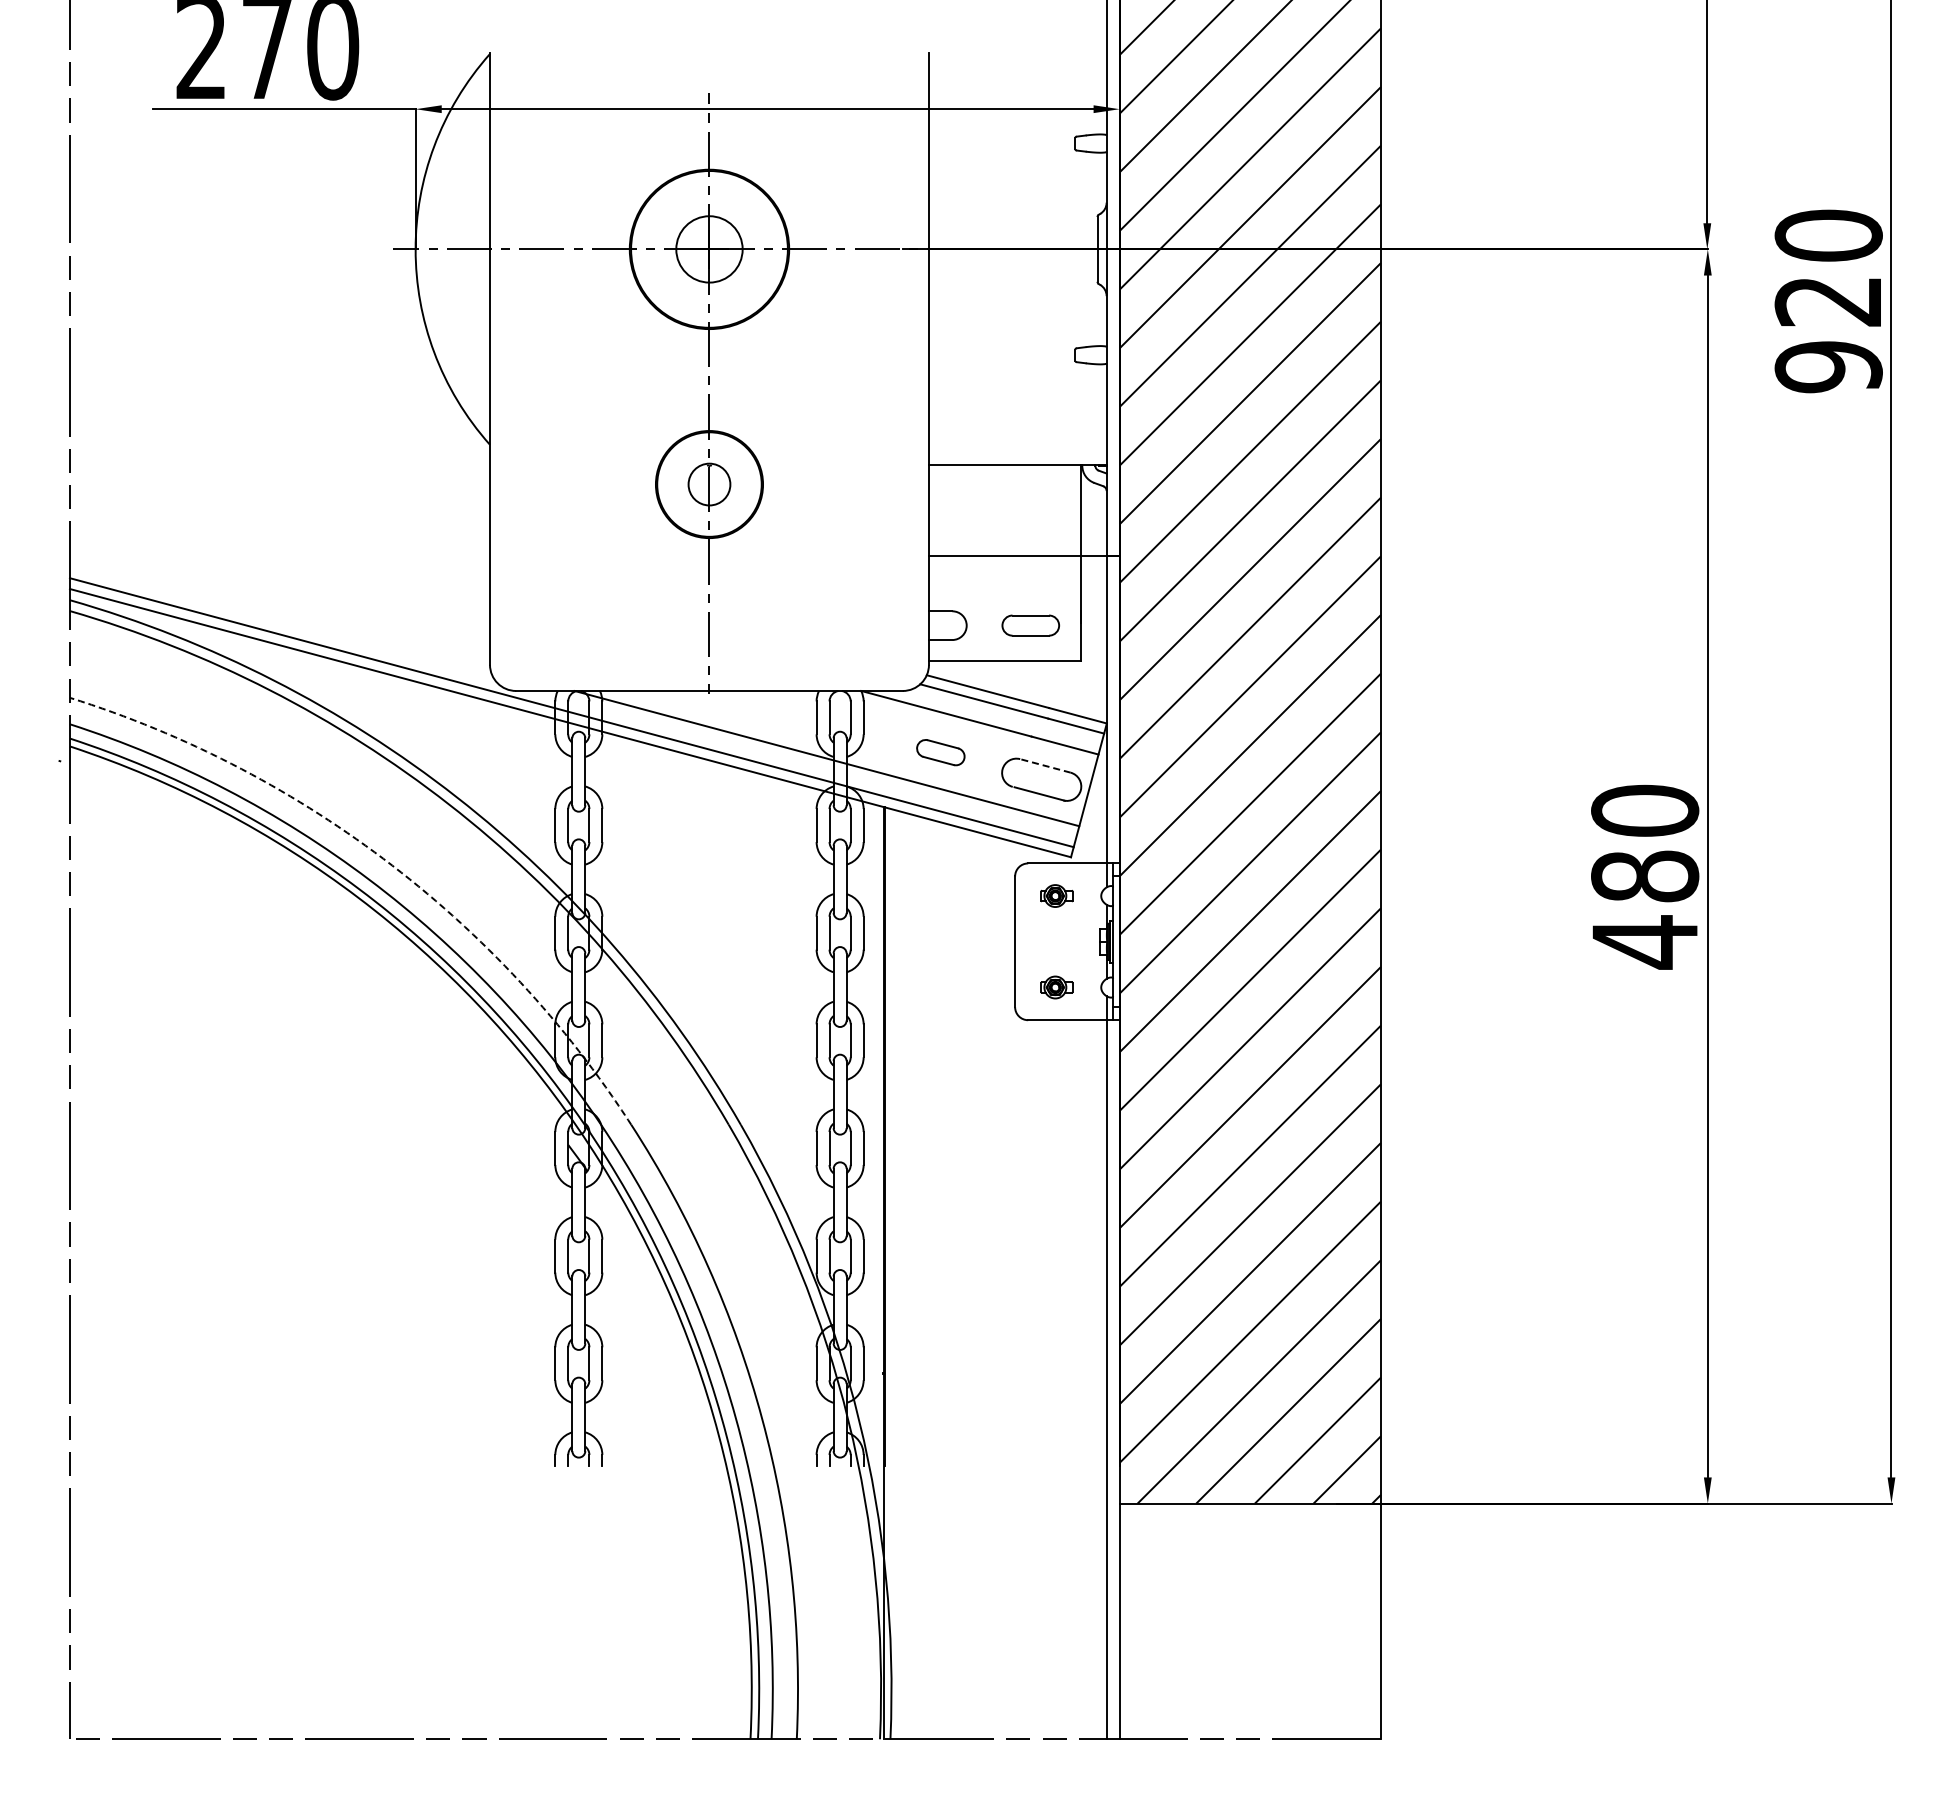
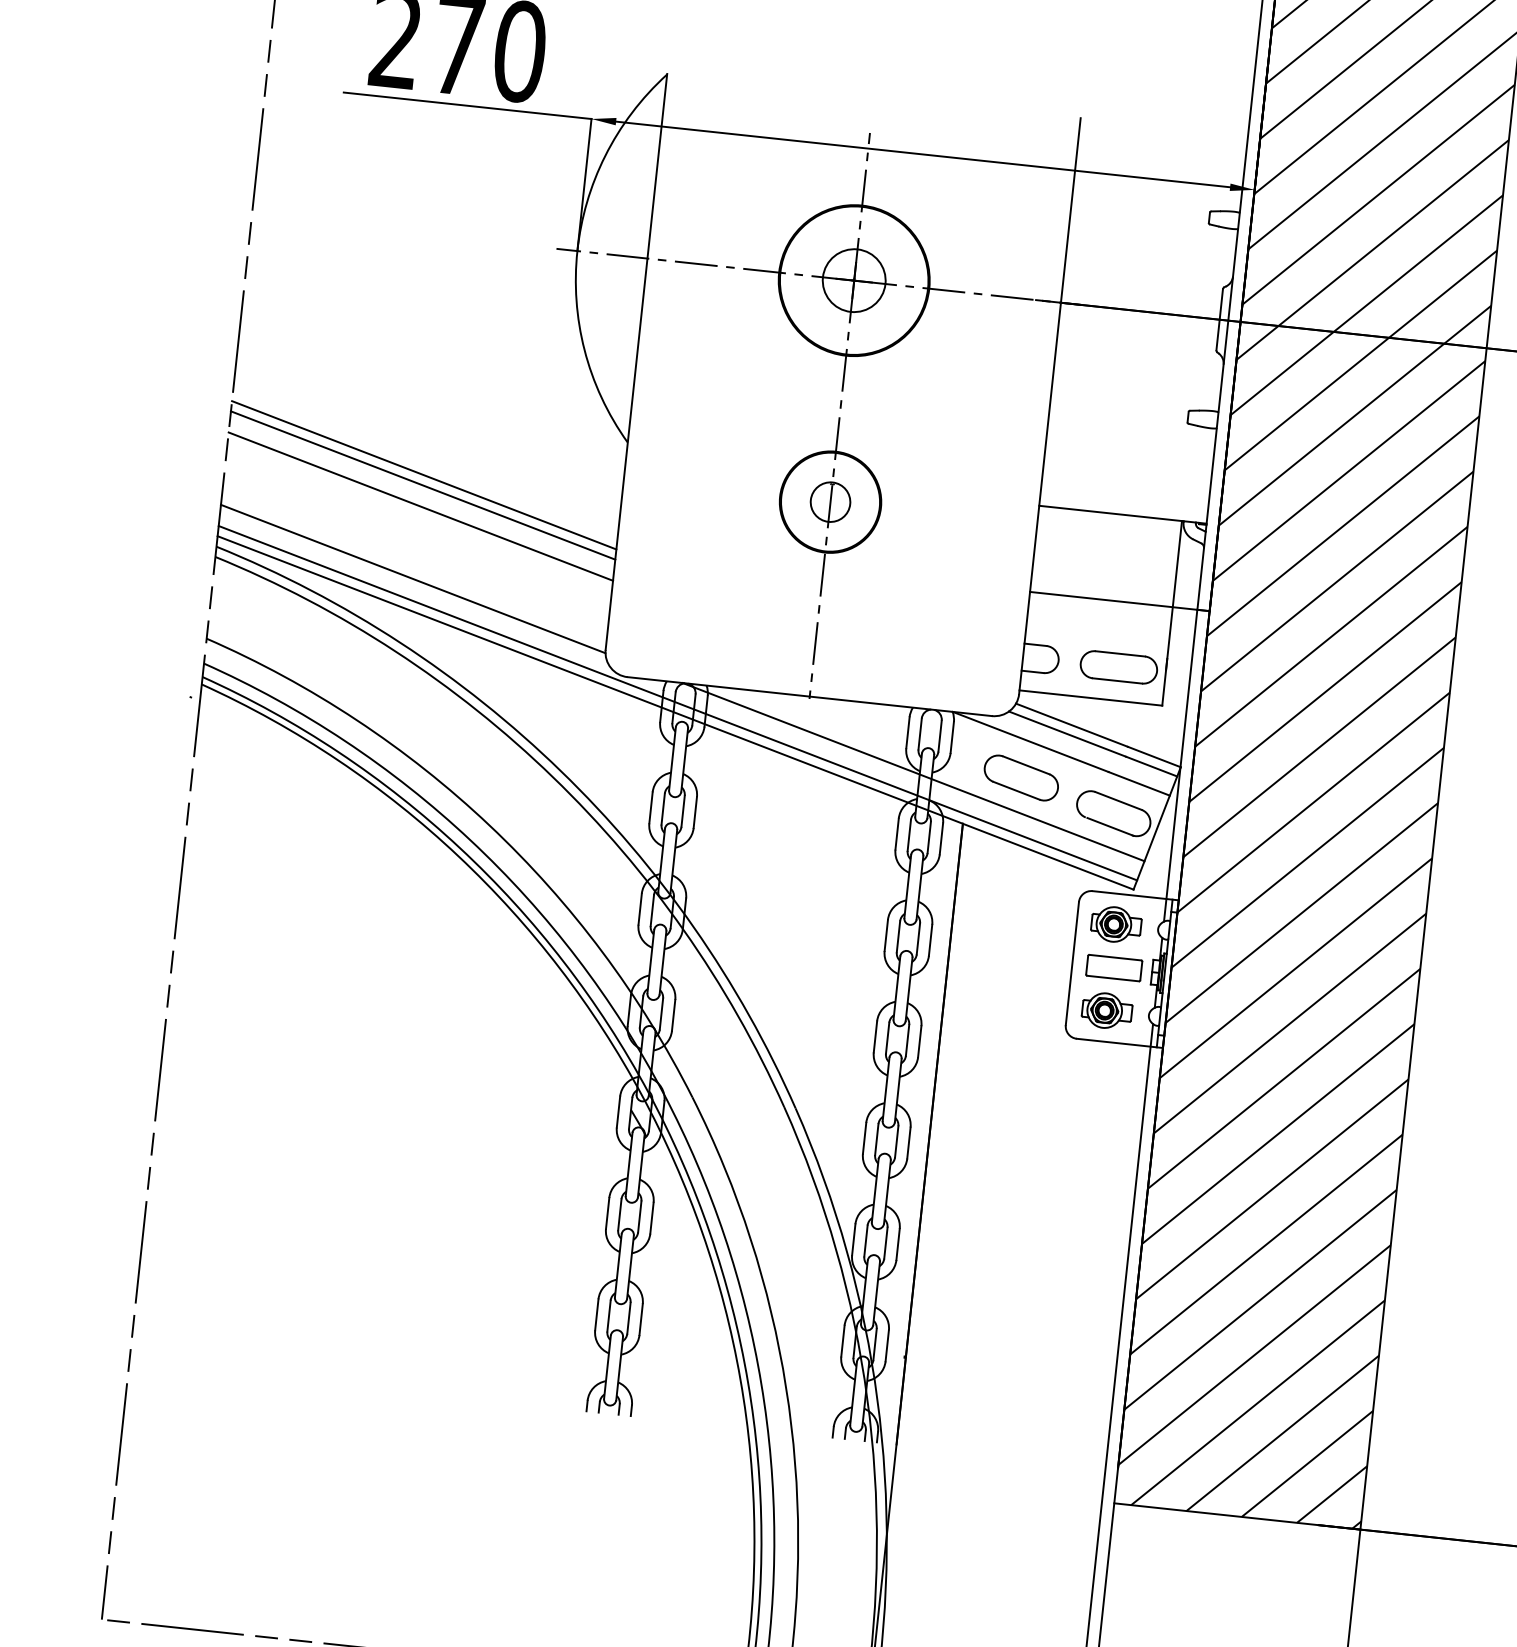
line: (279, 501) -> (423, 474), added
line: (279, 512) -> (422, 485), added
line: (279, 534) -> (420, 505), added
line: (279, 611) -> (412, 578), added
part: (1030, 625) -> (1118, 667), size x1.43
part: (940, 752) -> (1021, 777), size x1.67
line: (1044, 765) -> (1117, 800), dashed -> solid
arc: (387, 862) -> (489, 825), dashed -> solid
part: (1056, 895) -> (1116, 924), size x1.67
part: (1059, 941) -> (1114, 967), added
part: (1056, 987) -> (1106, 1010), size x1.67

